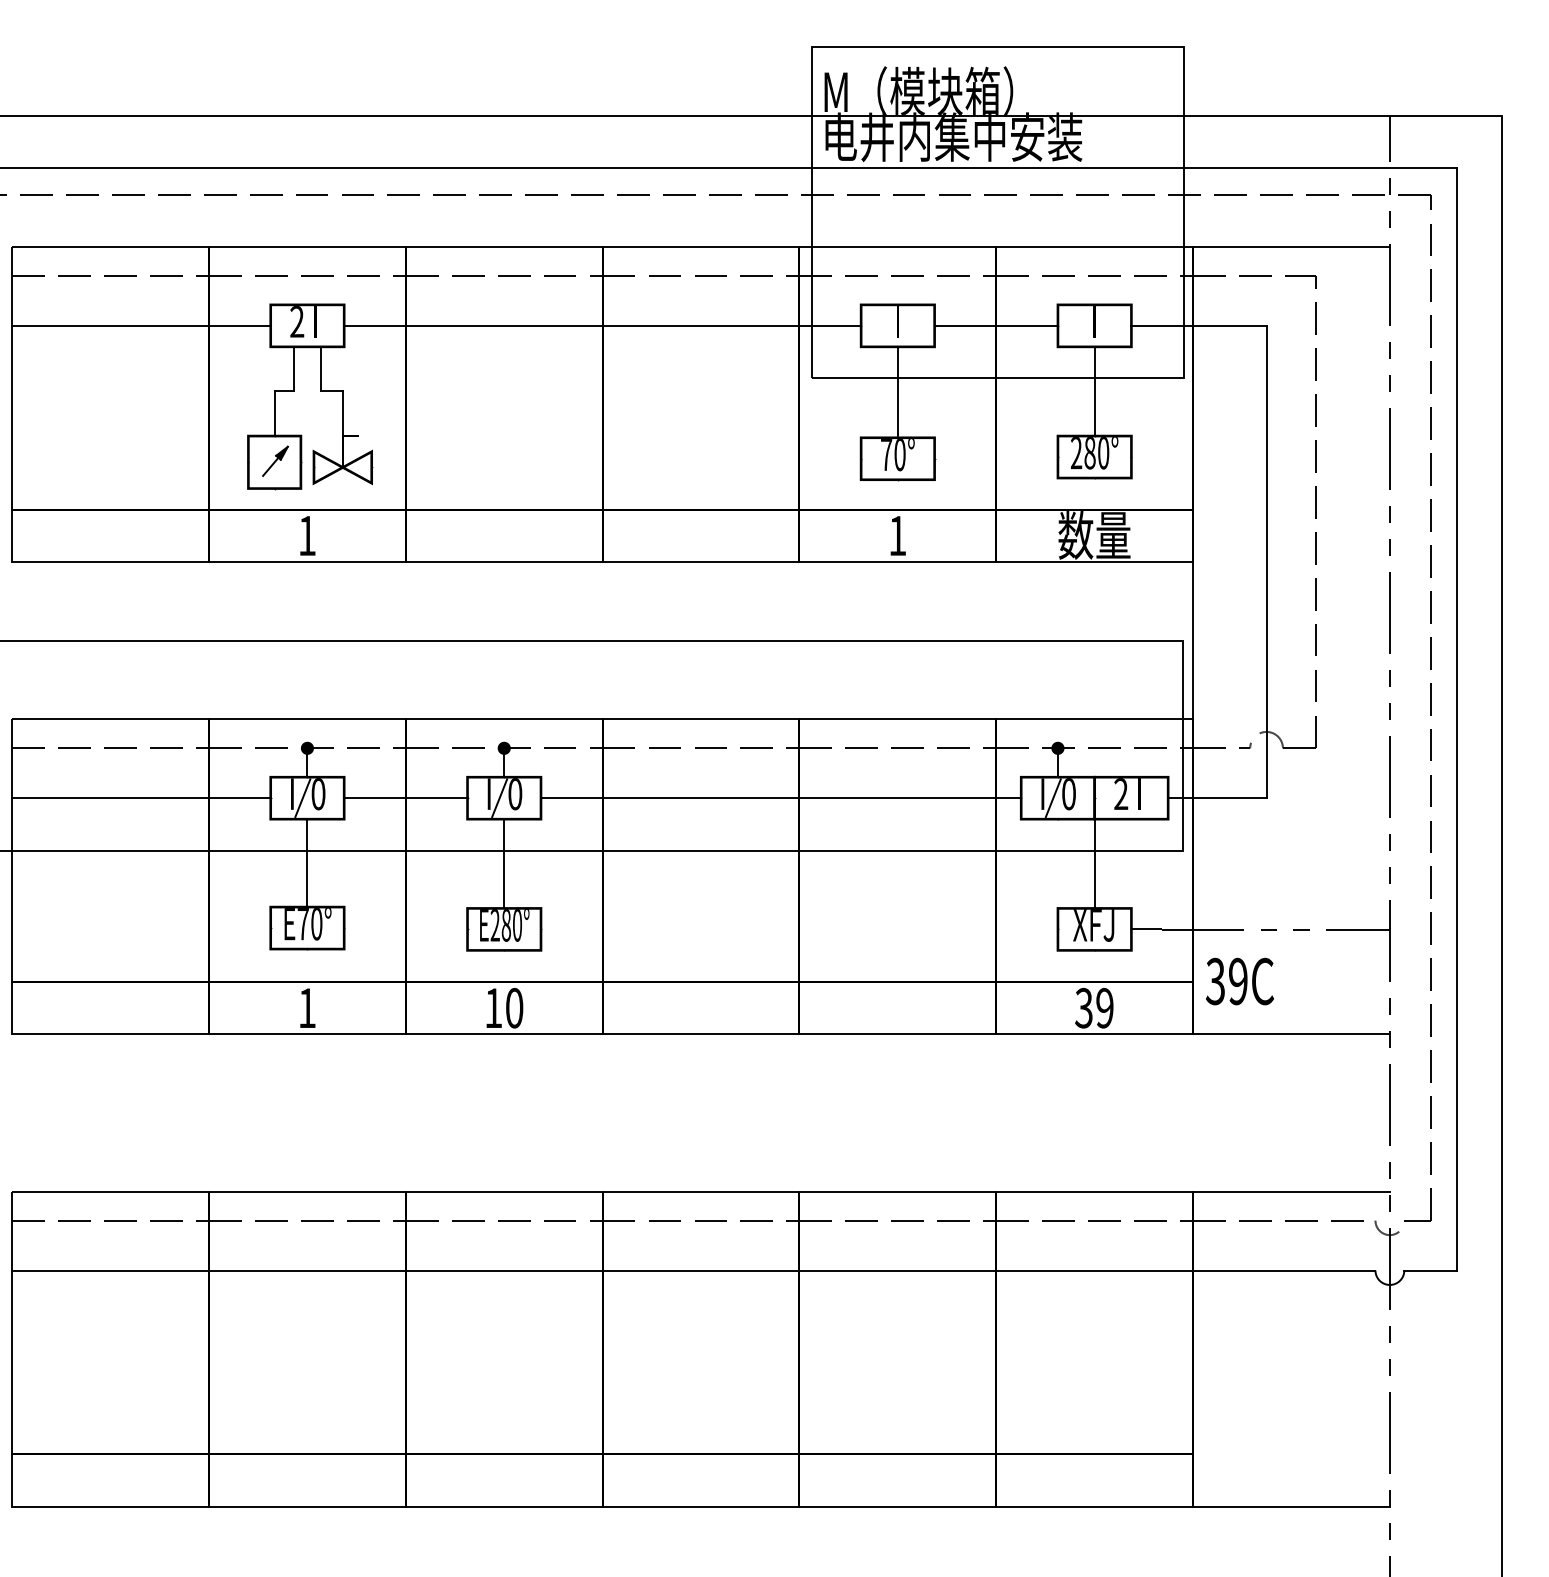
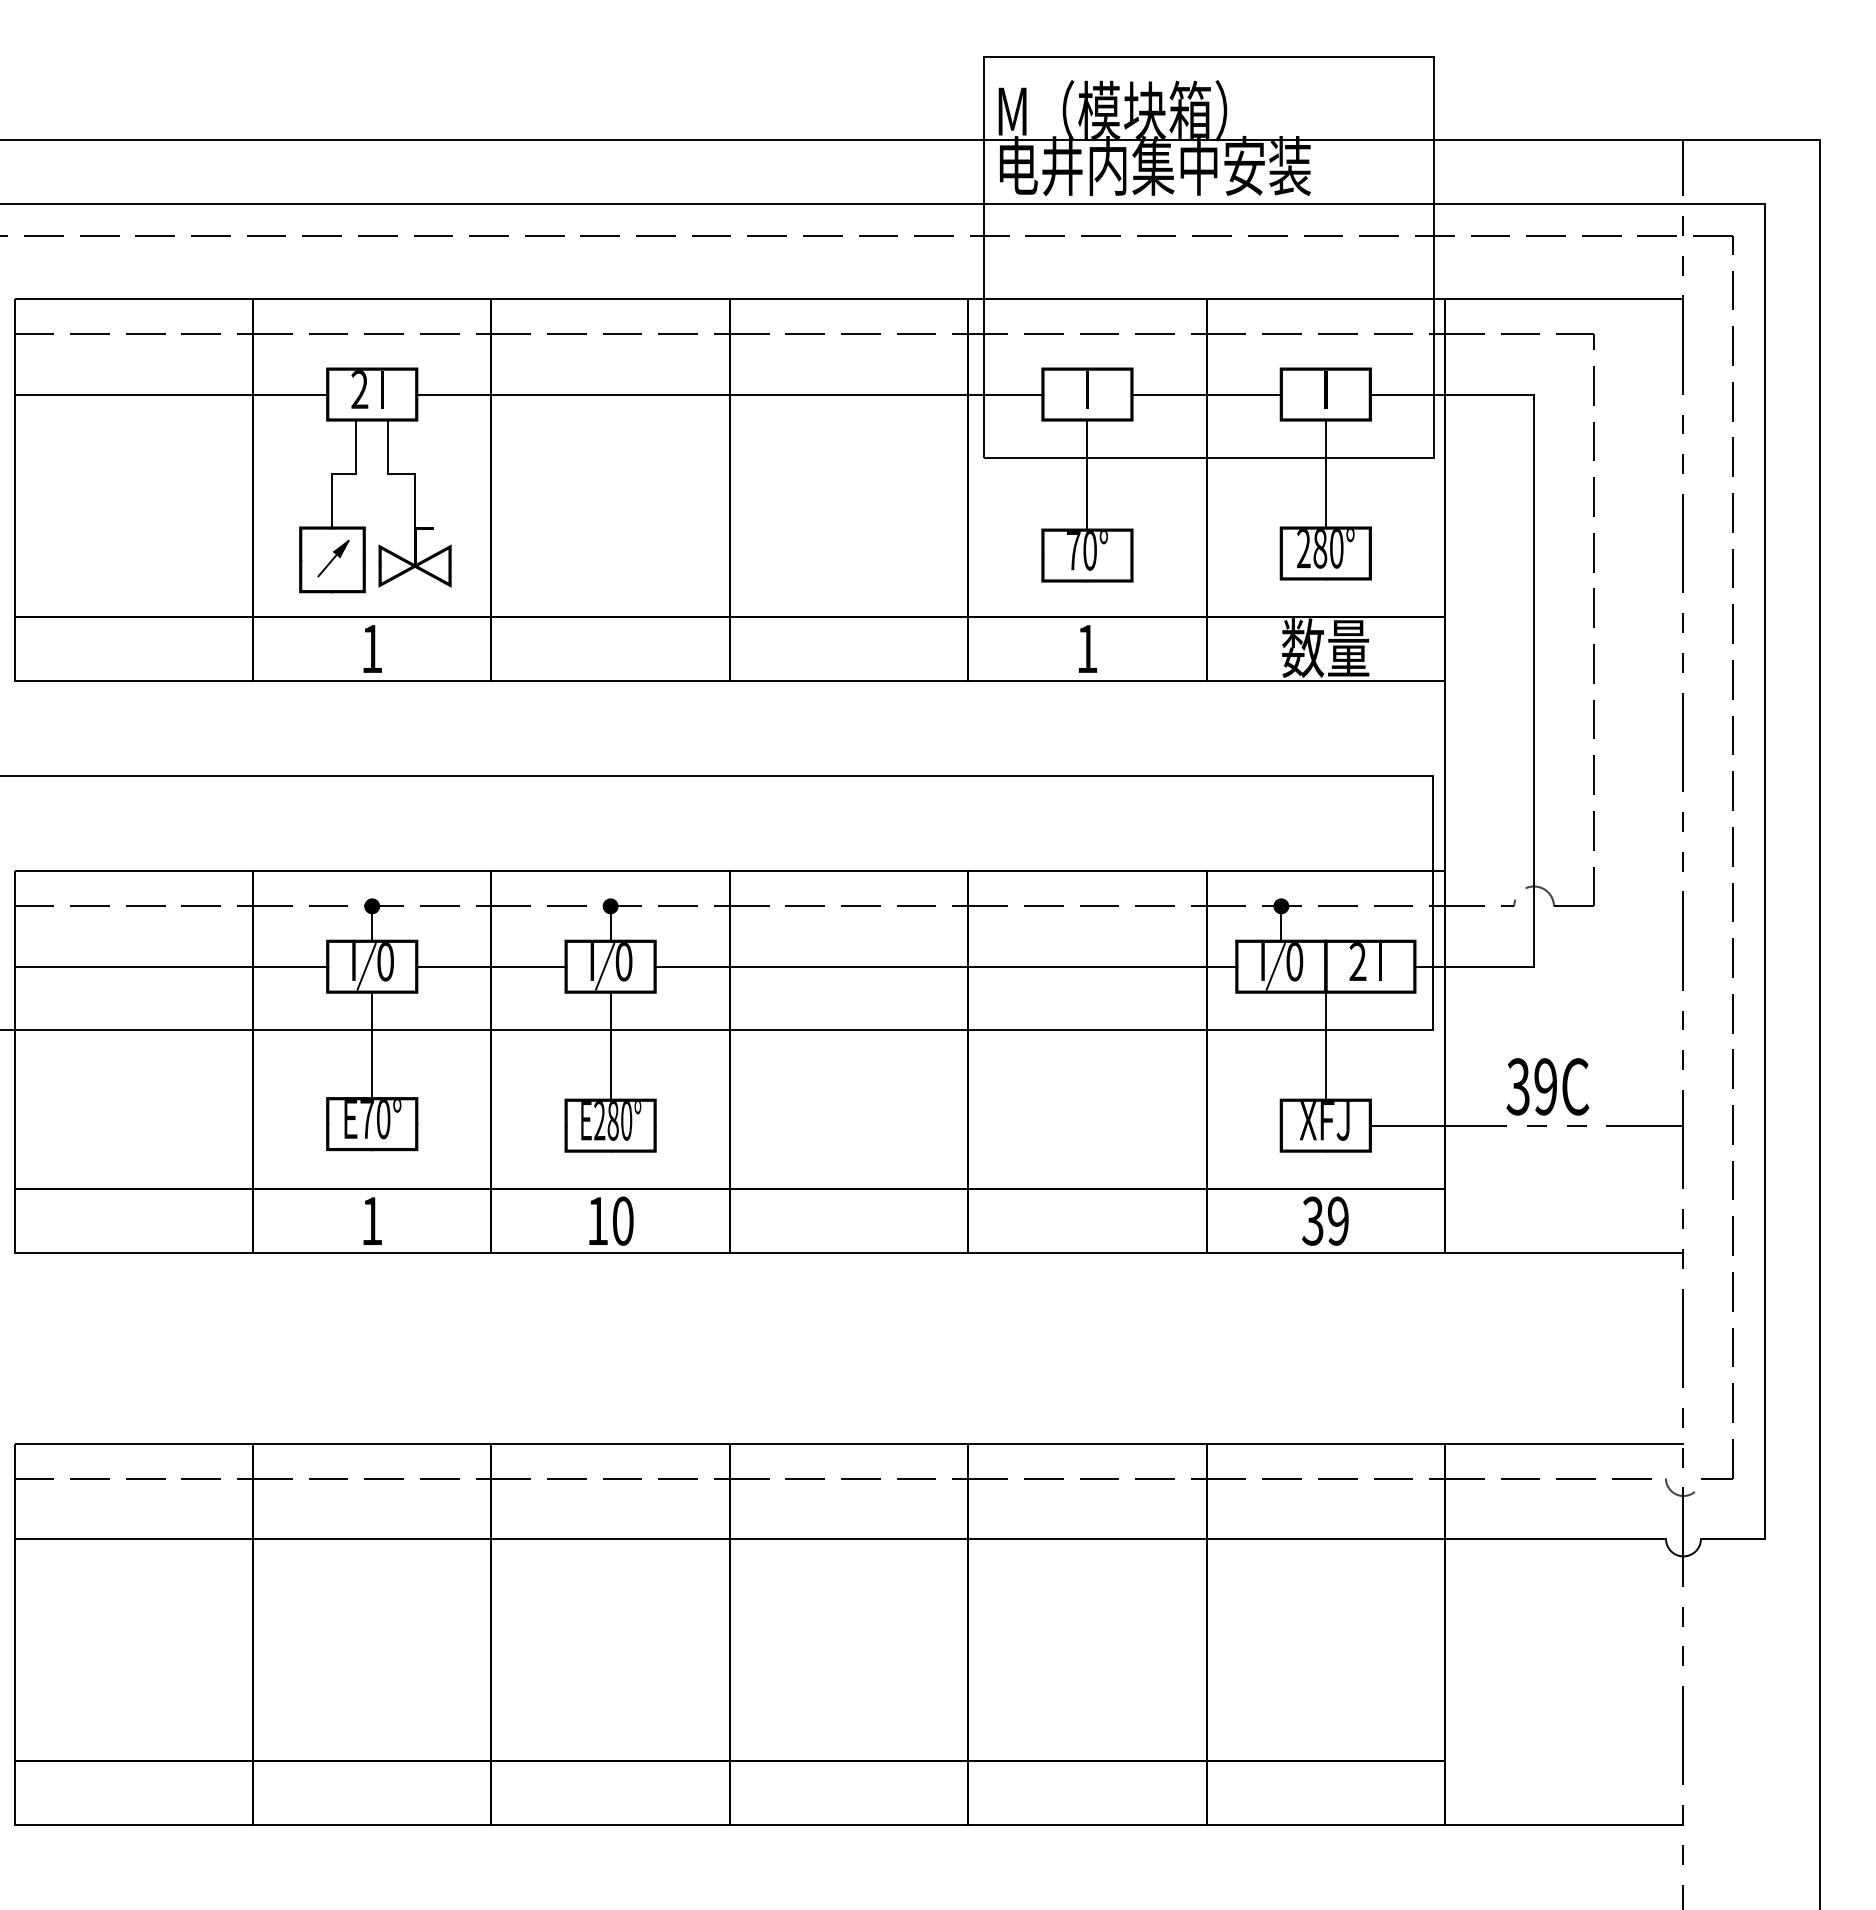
text: (1239, 981) -> (1547, 1086), moved

